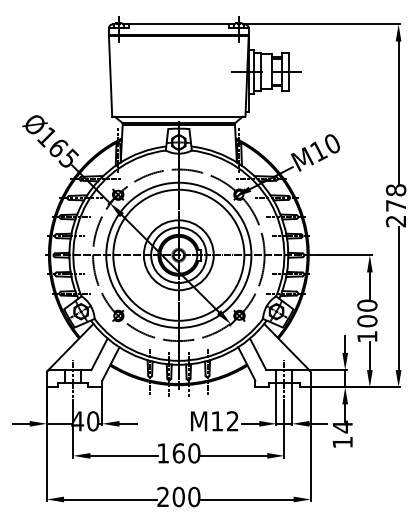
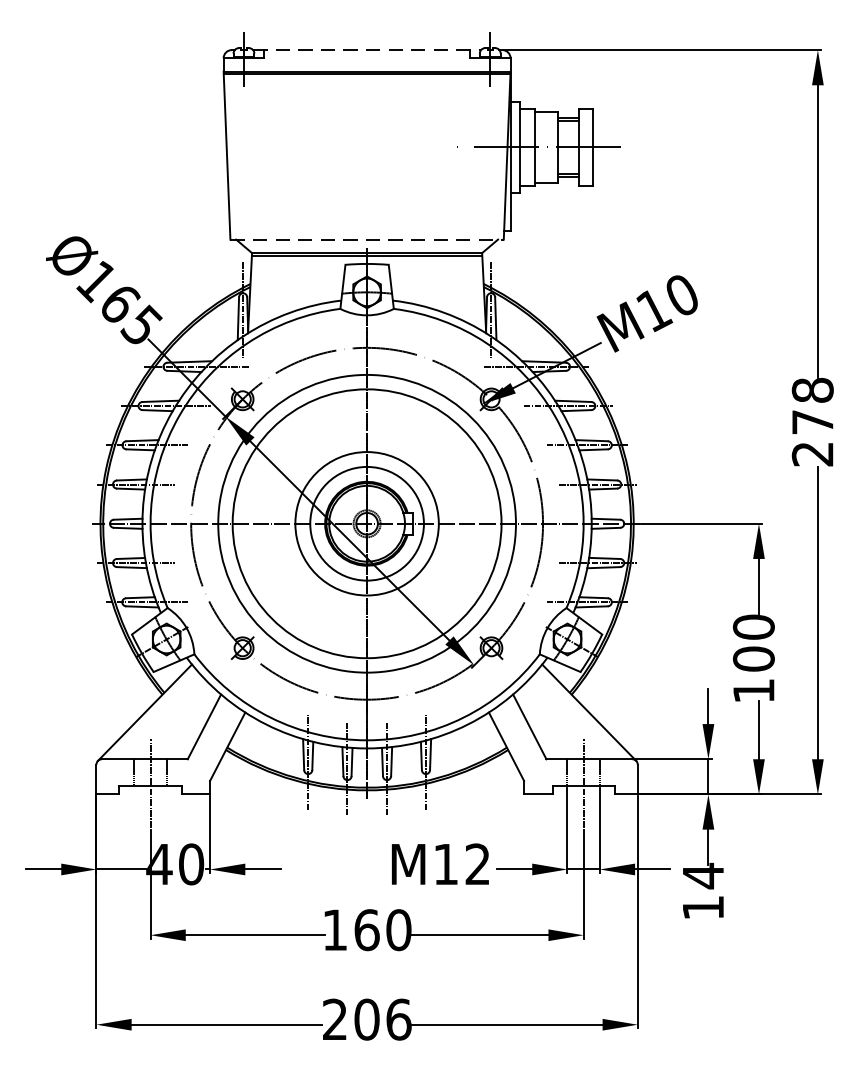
line: (178, 24) -> (366, 50), solid -> dashed
line: (178, 116) -> (366, 239), solid -> dashed
text: (194, 496) -> (399, 1018), 200 -> 206

